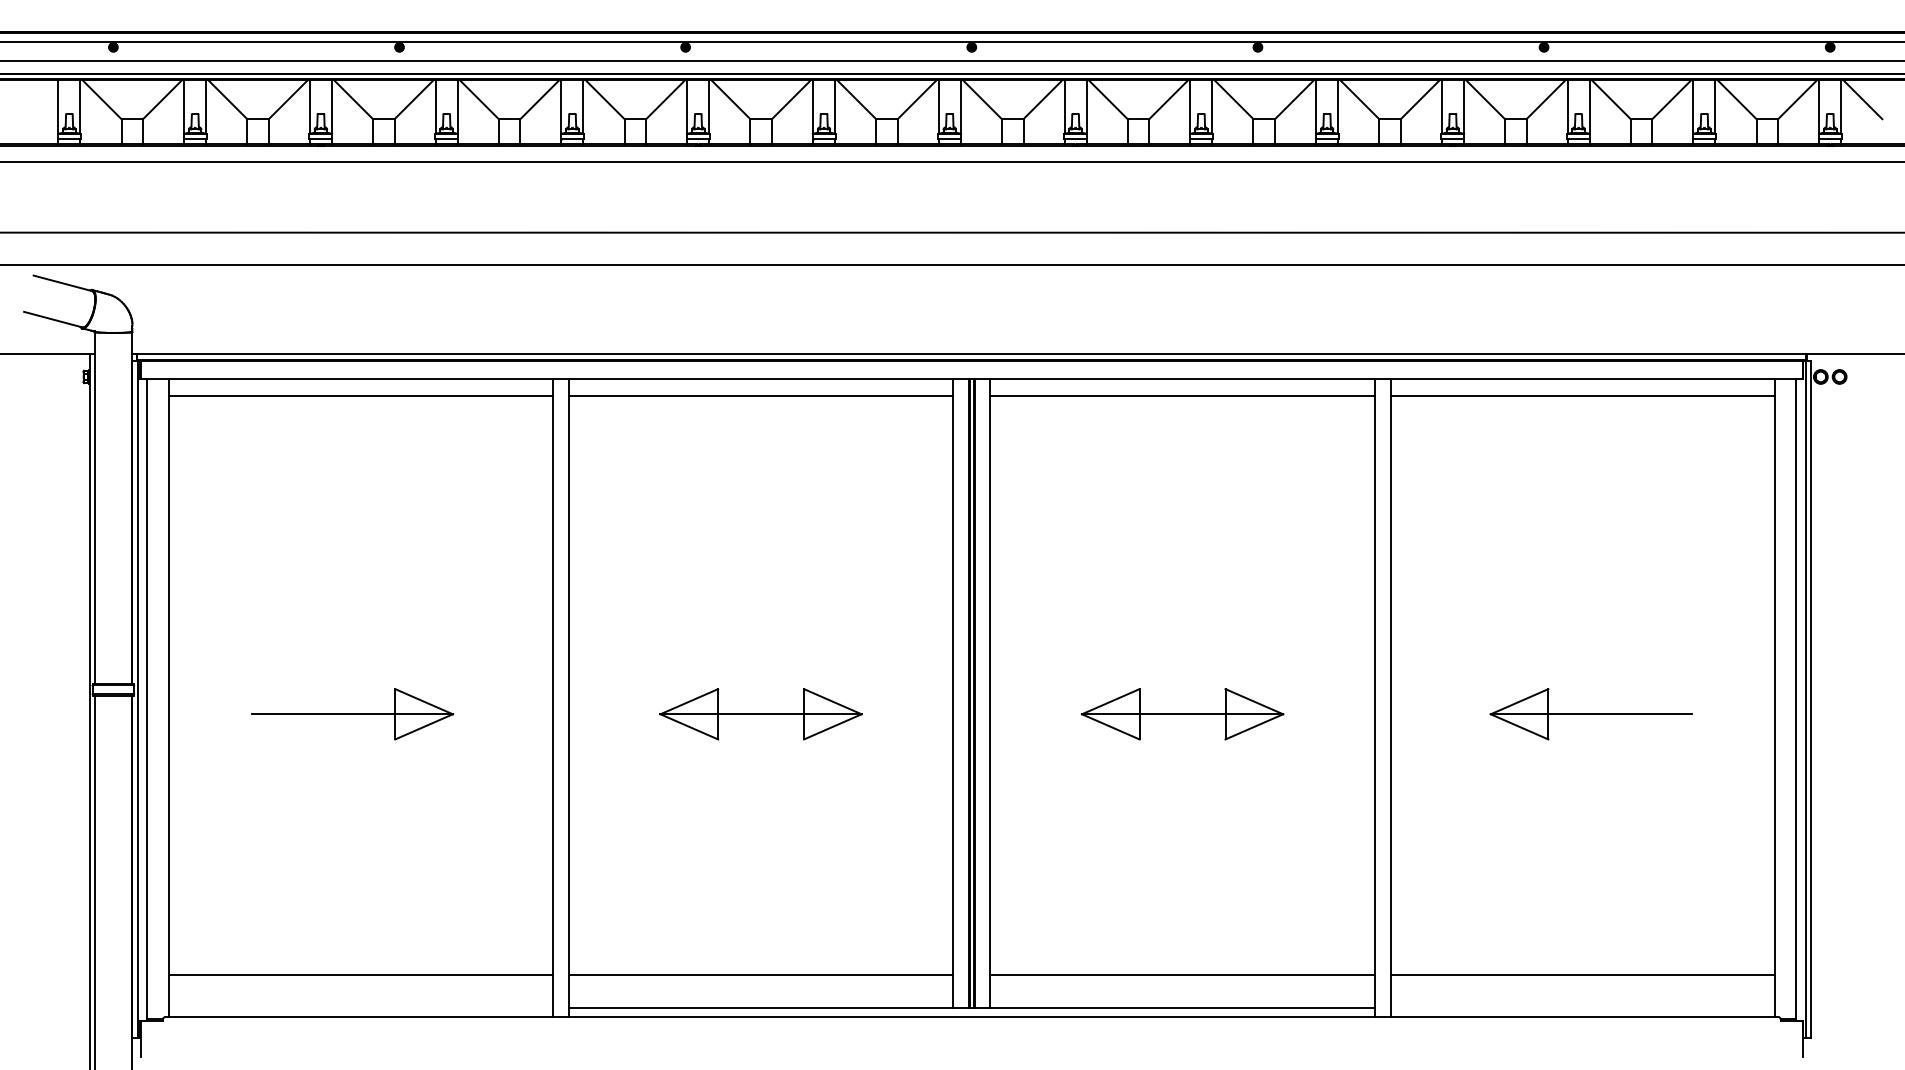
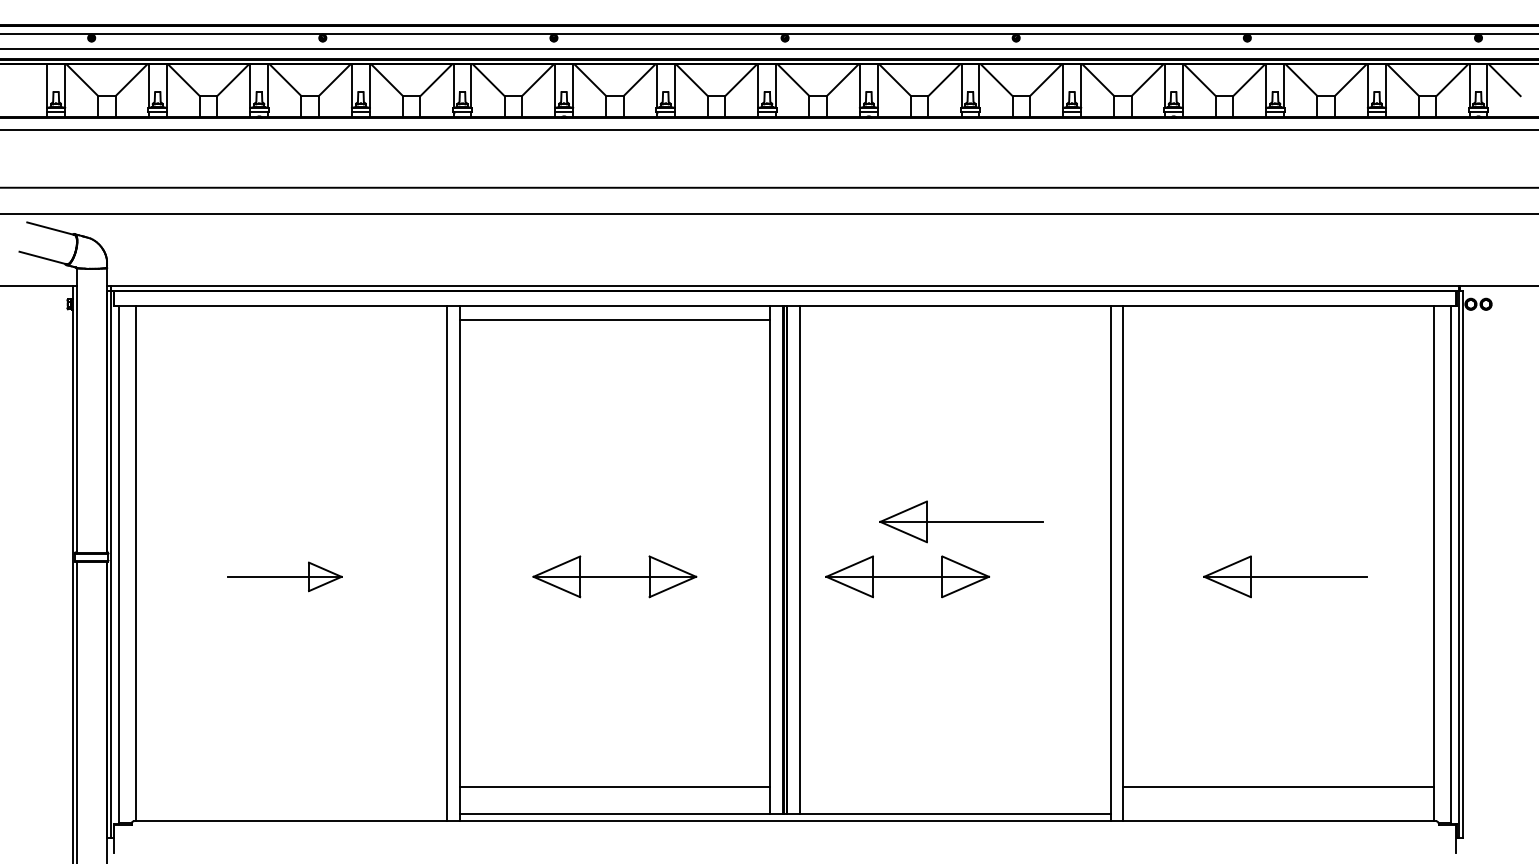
line: (360, 396) -> (291, 320), removed
line: (1182, 396) -> (955, 320), removed
line: (1582, 396) -> (1278, 320), removed
part: (1189, 646) -> (960, 522), added
part: (352, 714) -> (284, 577), size x0.7
part: (1182, 714) -> (907, 577), moved
line: (360, 975) -> (291, 787), removed
line: (1182, 975) -> (955, 787), removed

